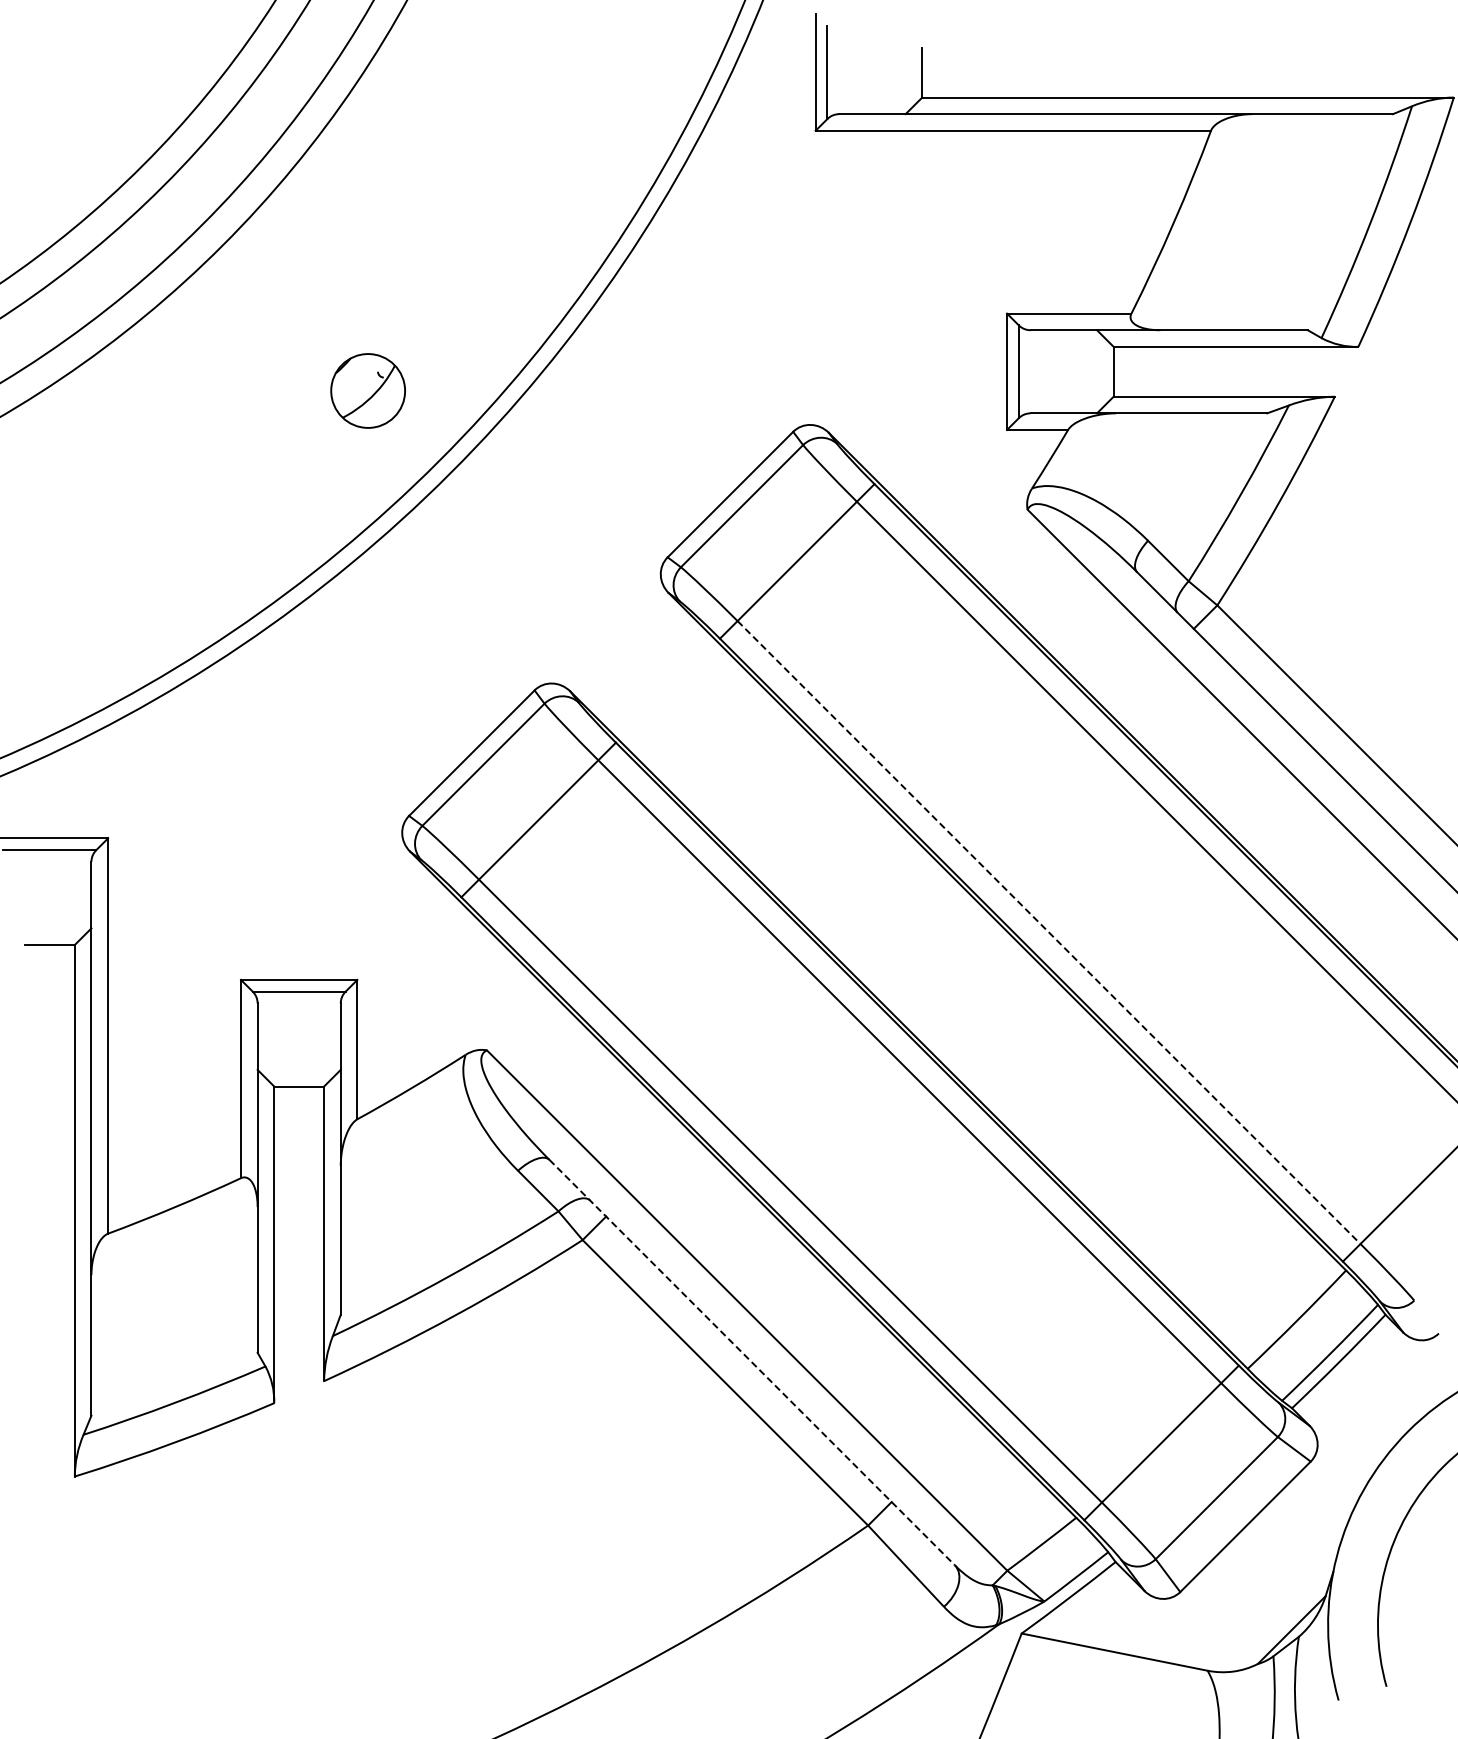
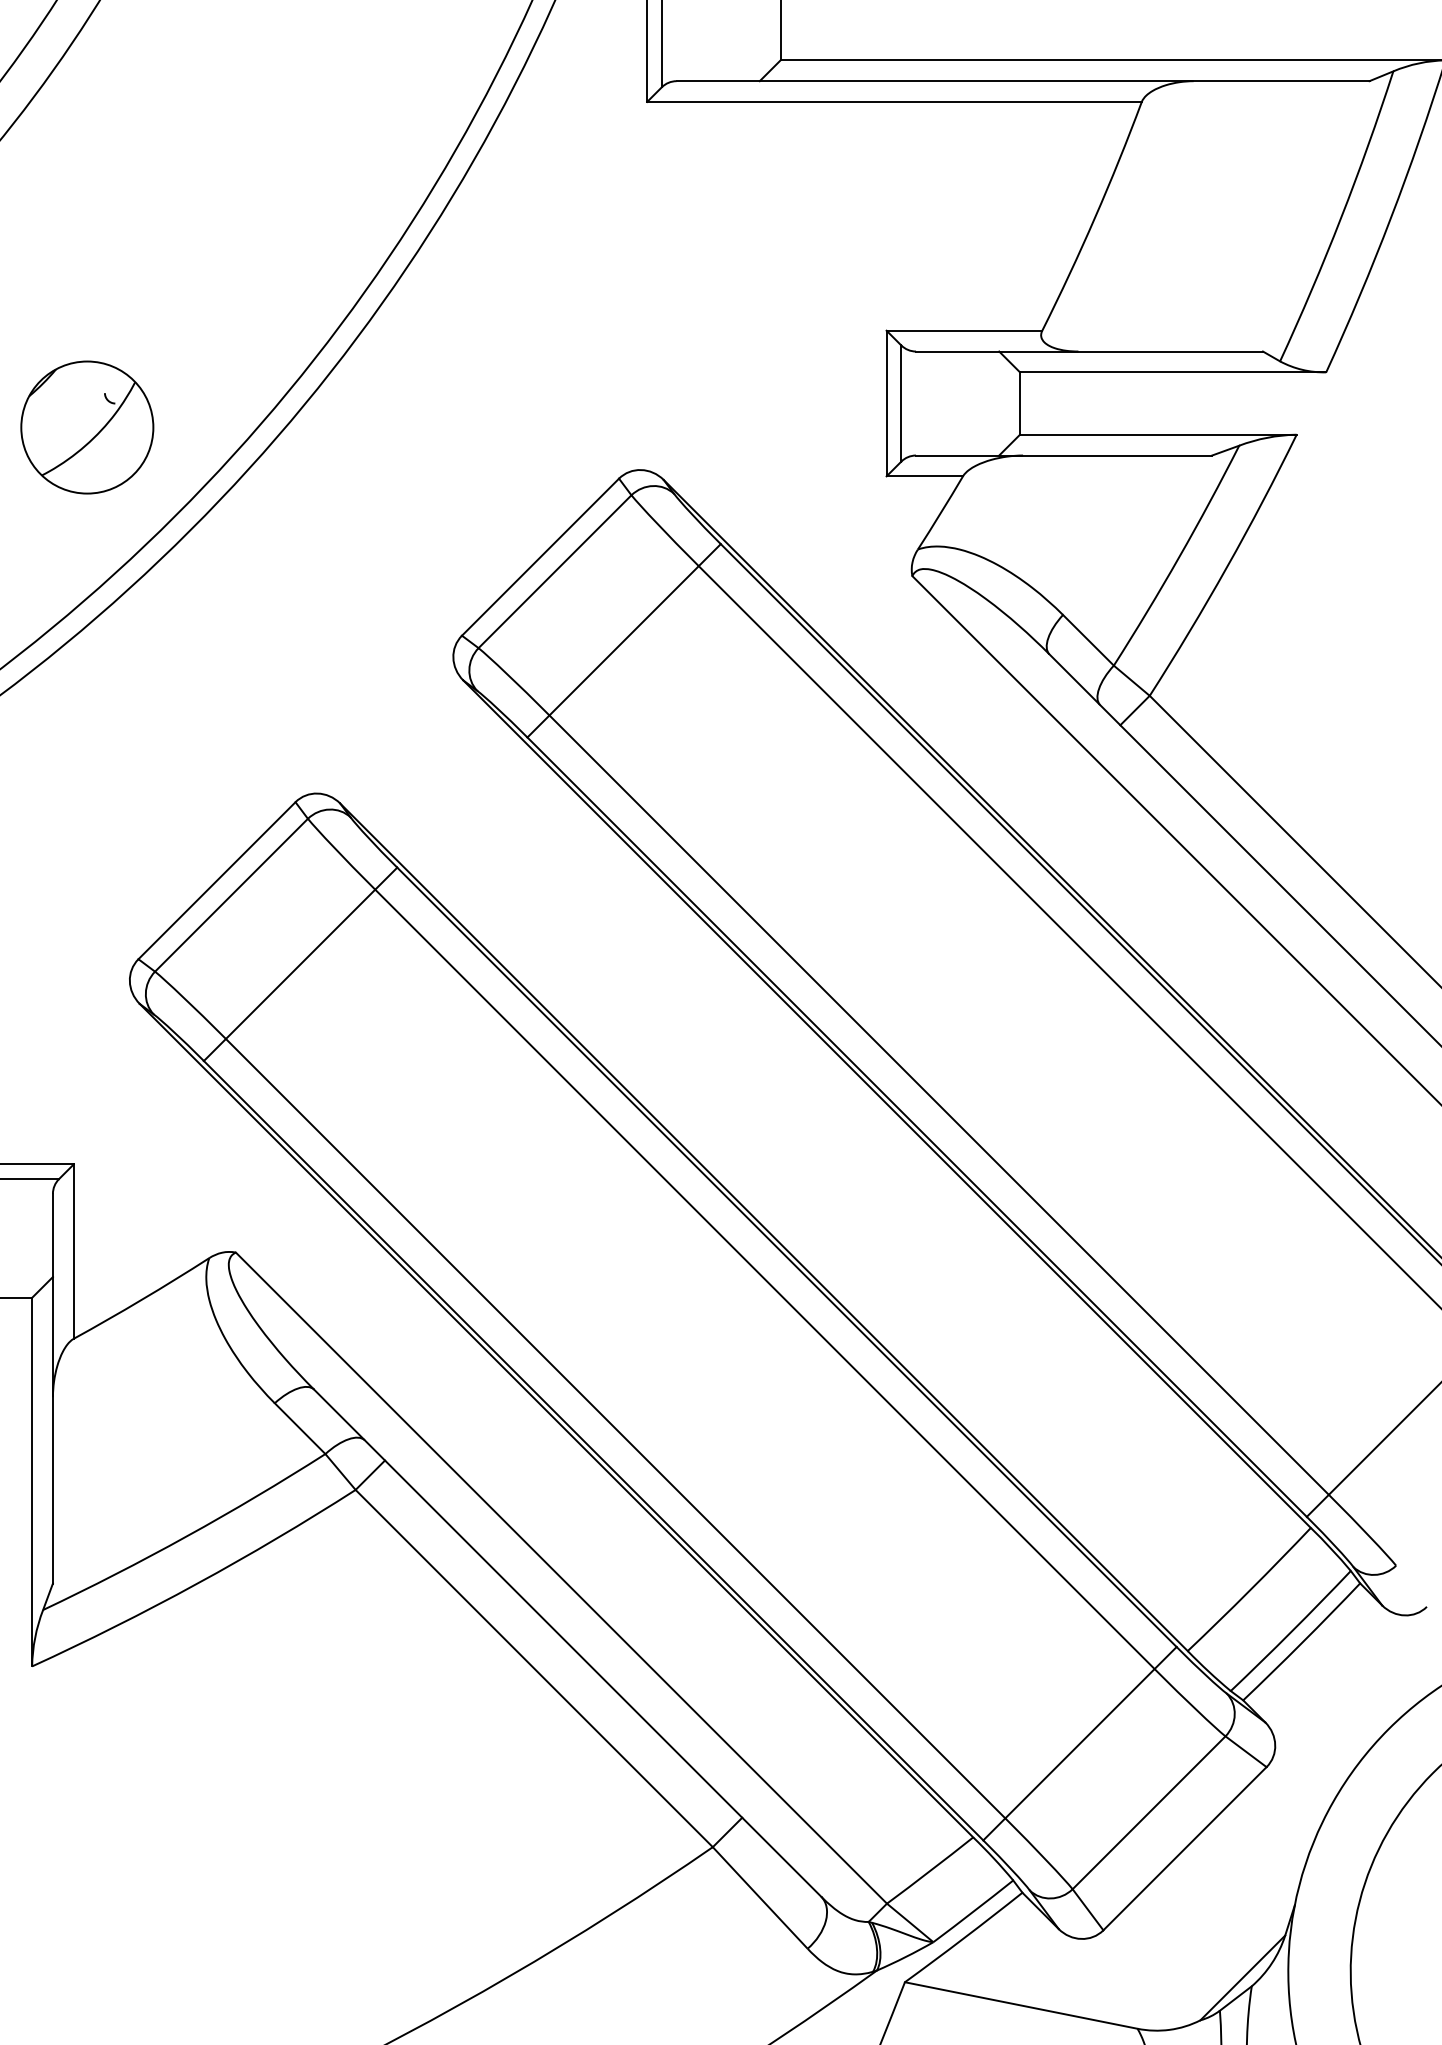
part: (367, 390) -> (86, 426), size x1.43
line: (1049, 932) -> (939, 1105), dashed -> solid
line: (752, 1362) -> (568, 1643), dashed -> solid

